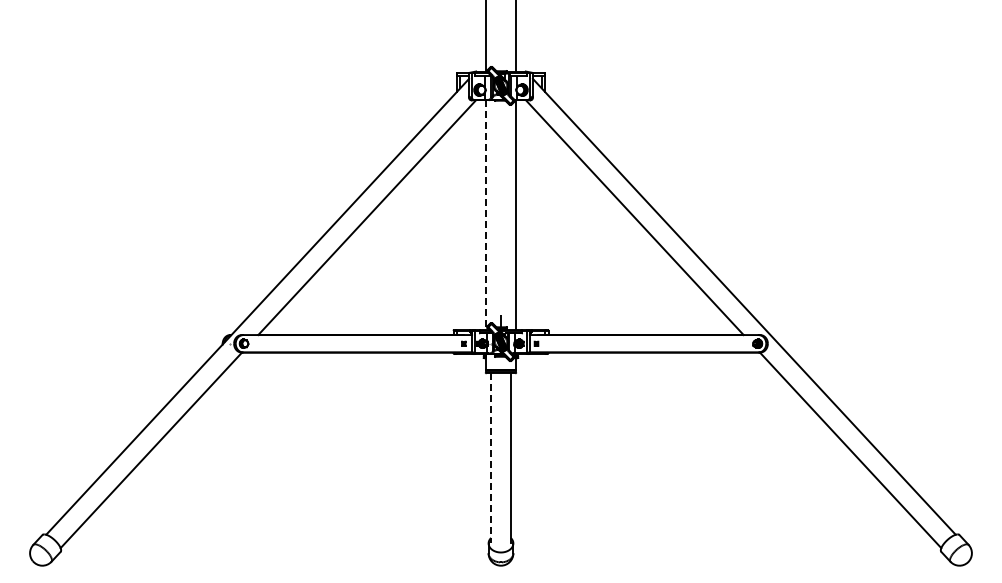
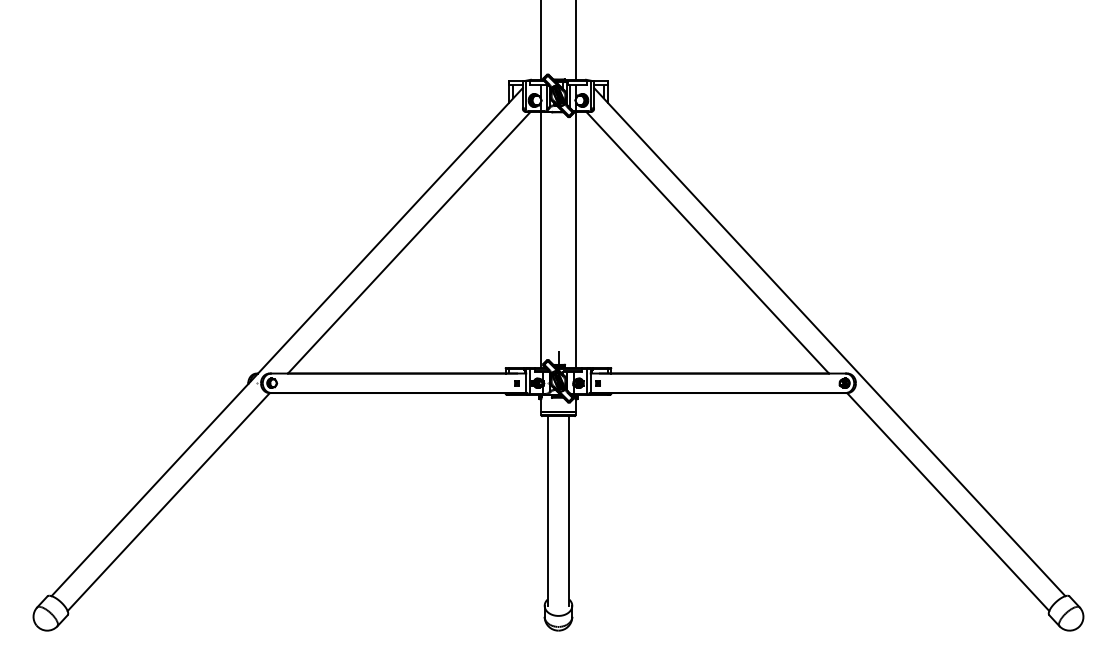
line: (485, 215) -> (541, 240), dashed -> solid
line: (491, 458) -> (547, 511), dashed -> solid

